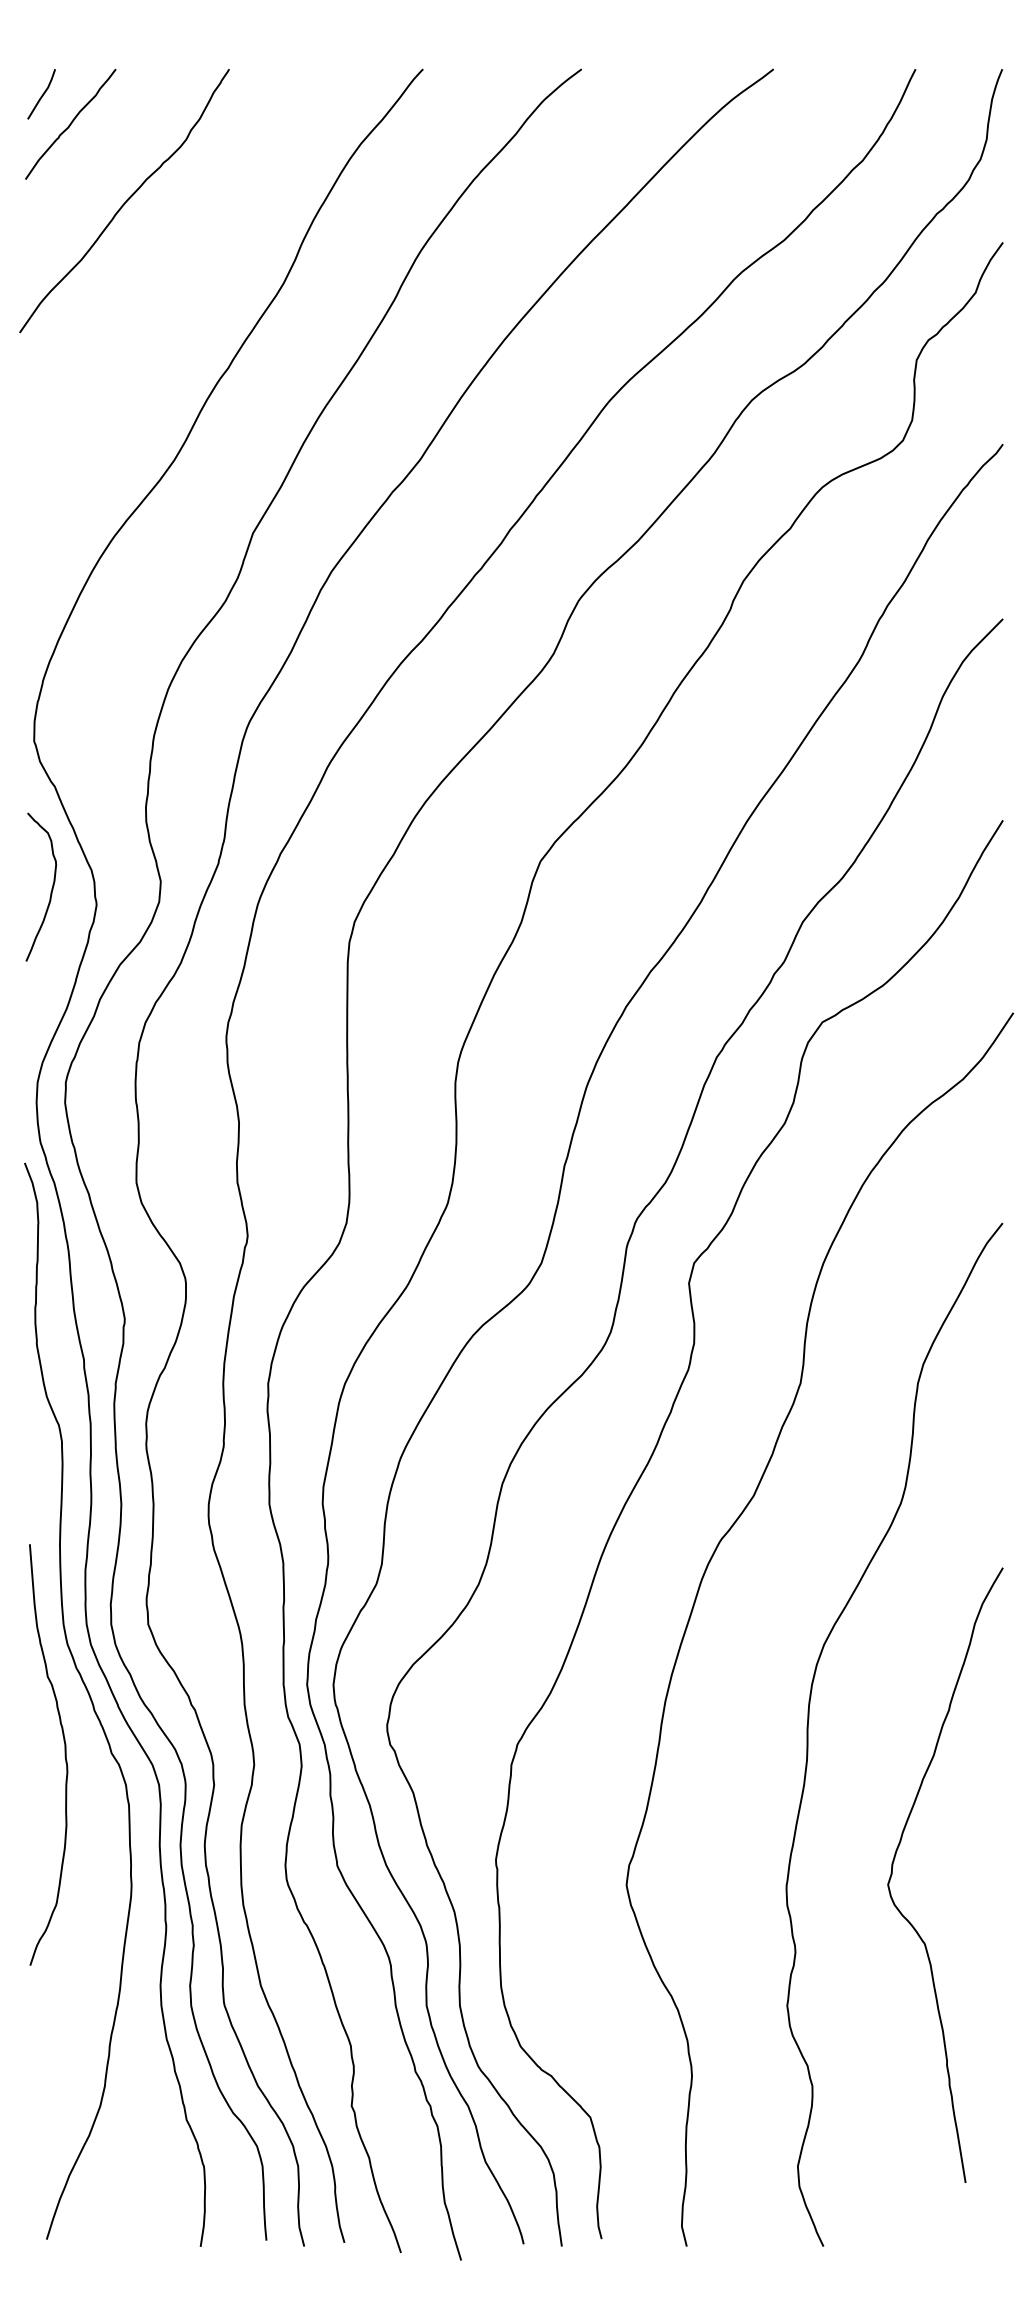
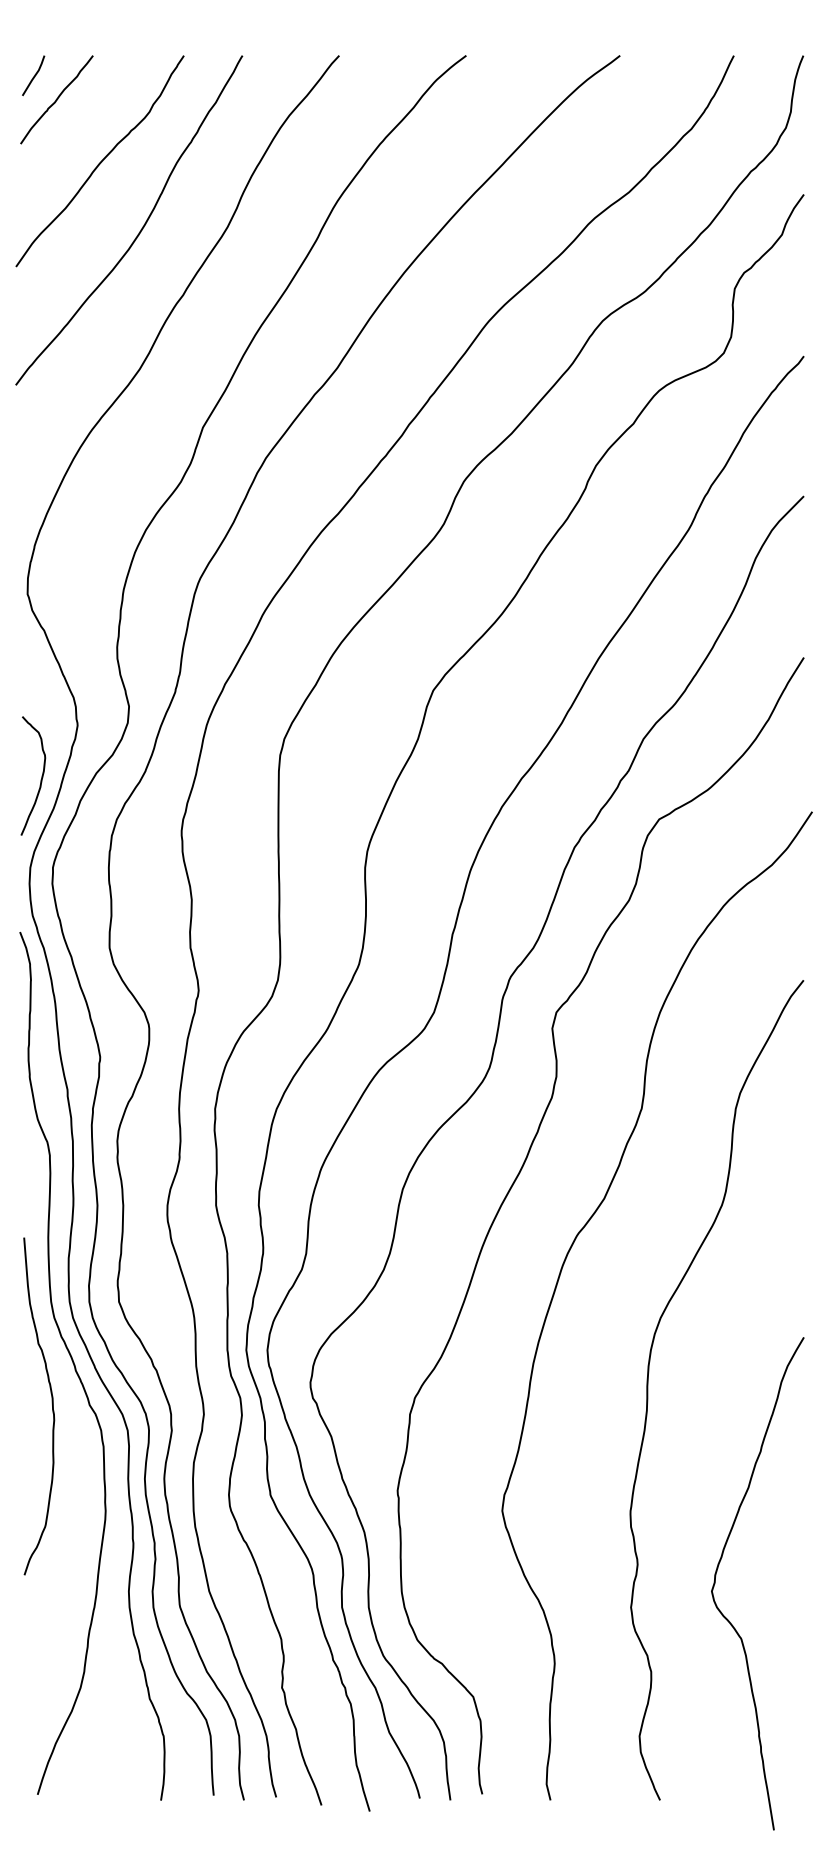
curve: (176, 284) -> (141, 228), added
curve: (51, 888) -> (41, 777), moved
curve: (895, 1858) -> (717, 1570), moved

